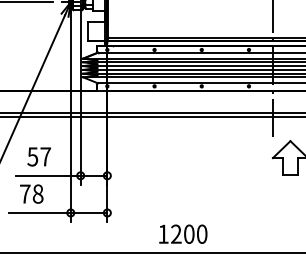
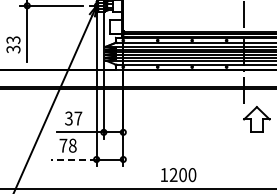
text: (32, 155) -> (68, 117), 57 -> 37
line: (39, 212) -> (73, 159), solid -> dashed

